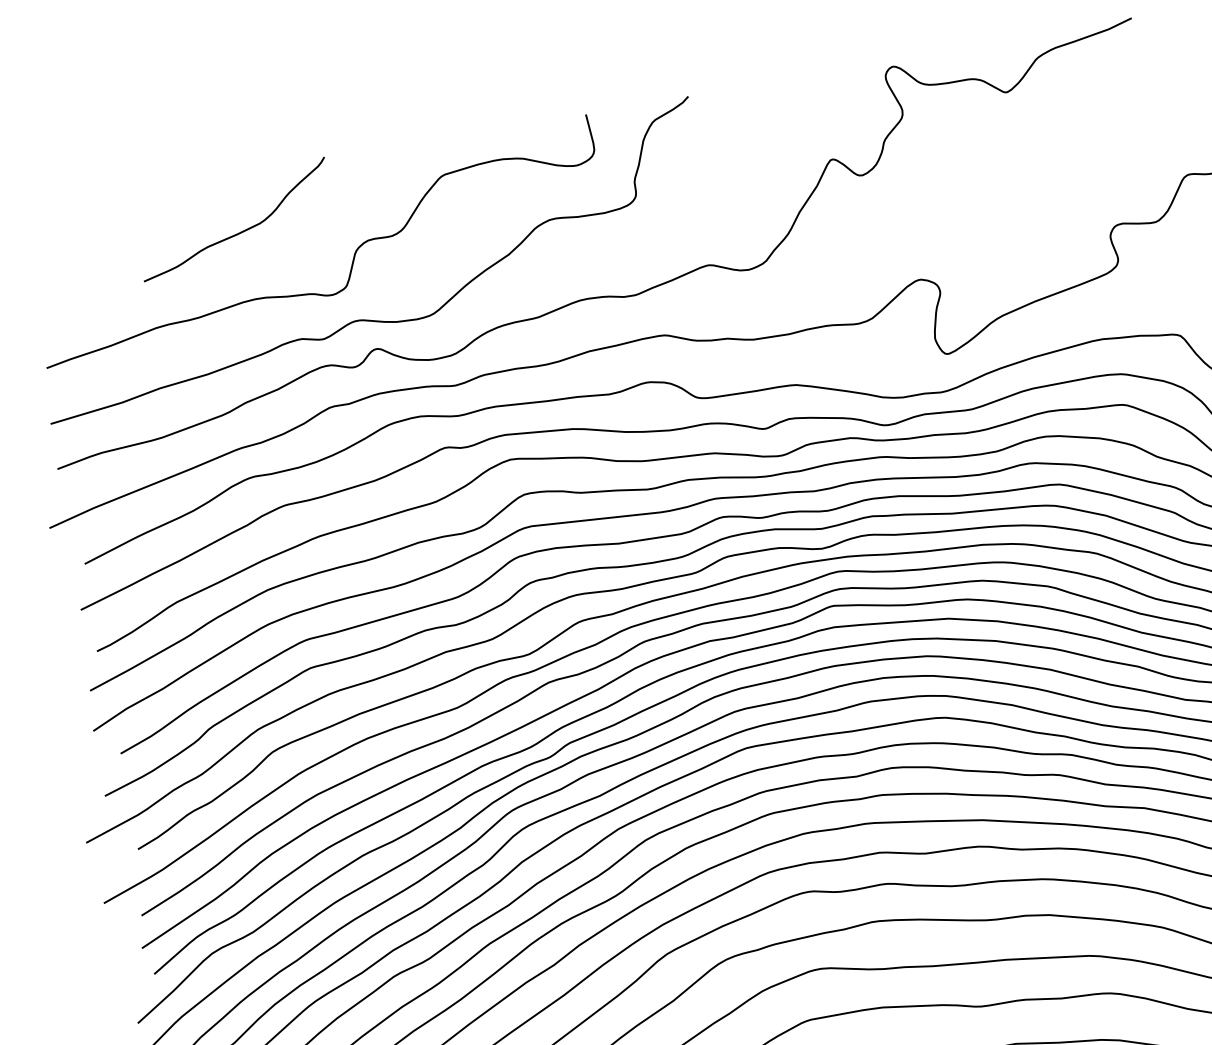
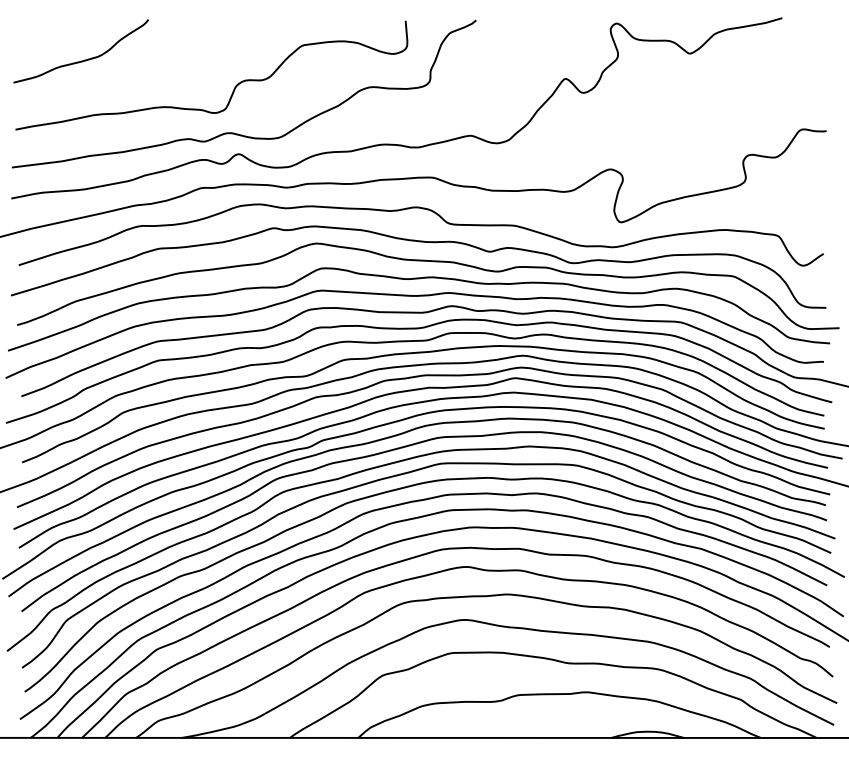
curve: (241, 230) -> (84, 59), moved

